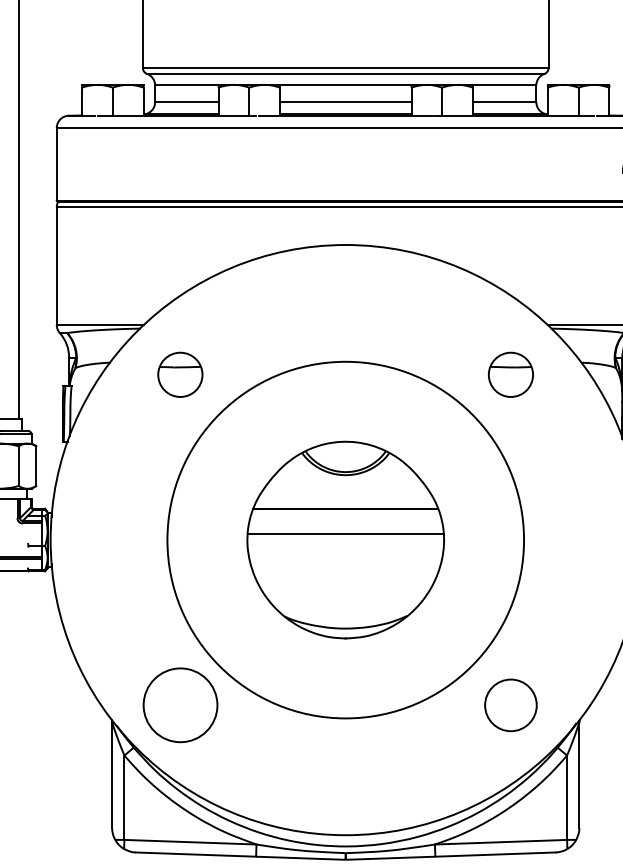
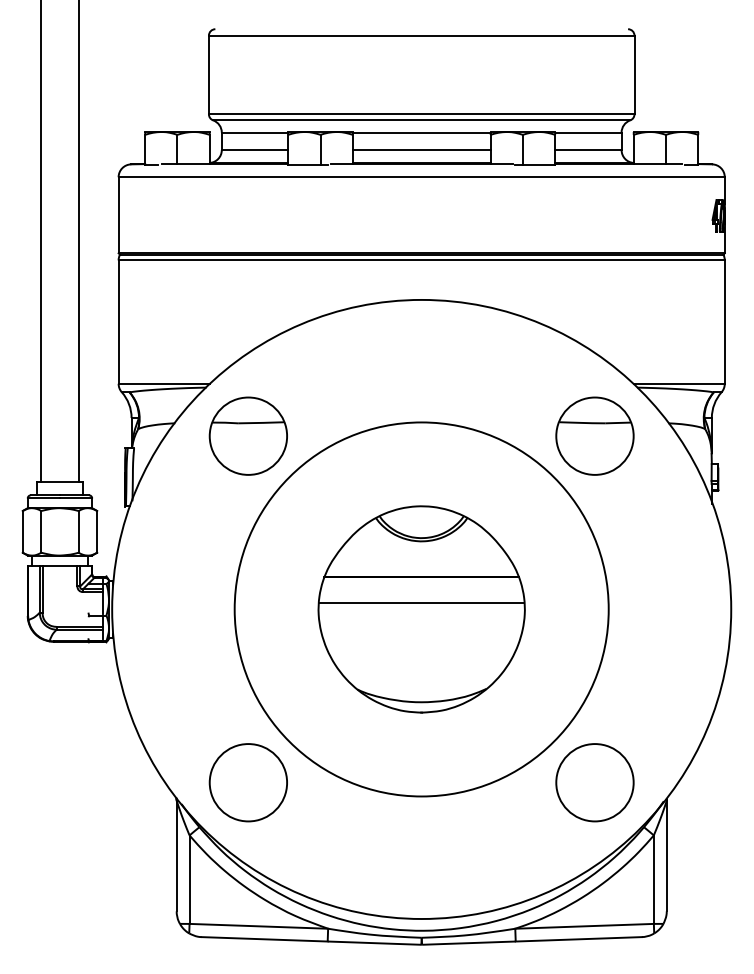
part: (179, 374) -> (247, 435), size x1.67
part: (510, 374) -> (594, 435), size x1.67
circle: (510, 705) -> (594, 782), size x1.43

